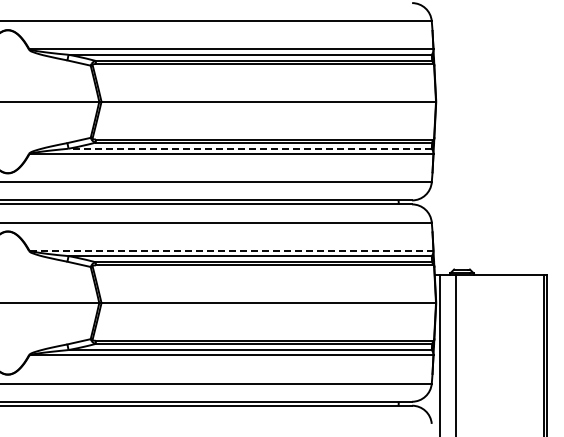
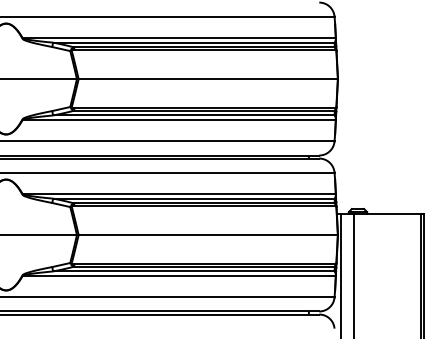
line: (250, 148) -> (194, 115), dashed -> solid
line: (231, 250) -> (179, 194), dashed -> solid

